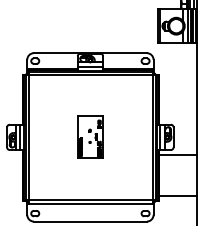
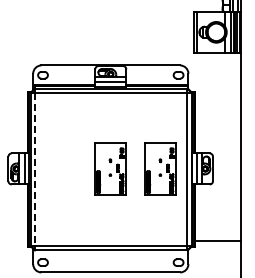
line: (29, 137) -> (35, 169), solid -> dashed
part: (130, 137) -> (160, 168), added
line: (177, 154) -> (217, 190), removed

